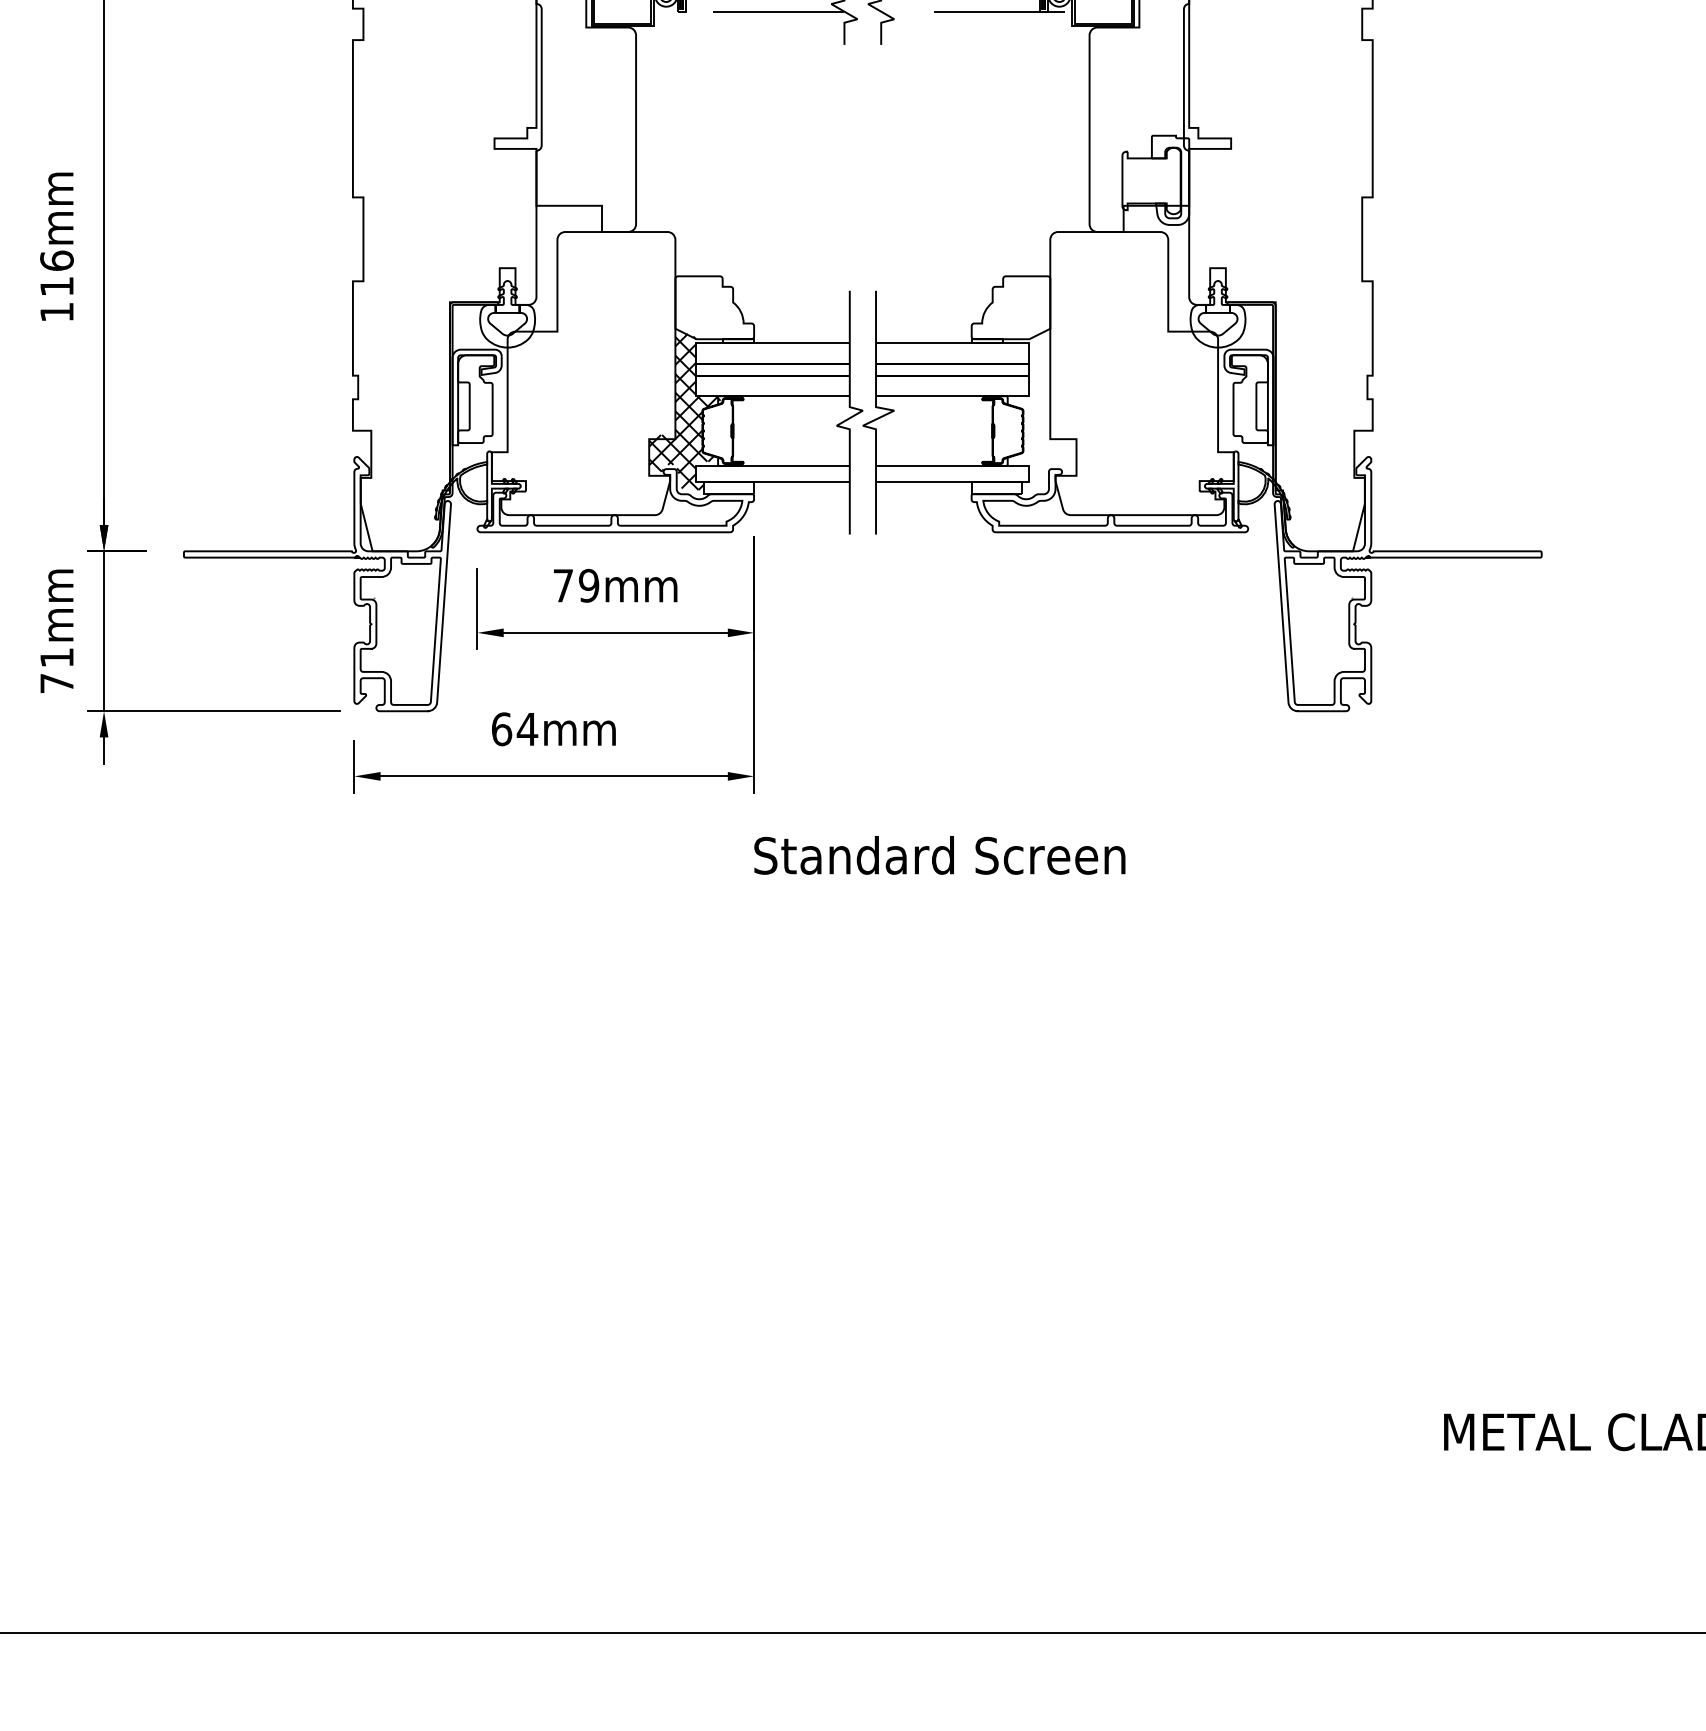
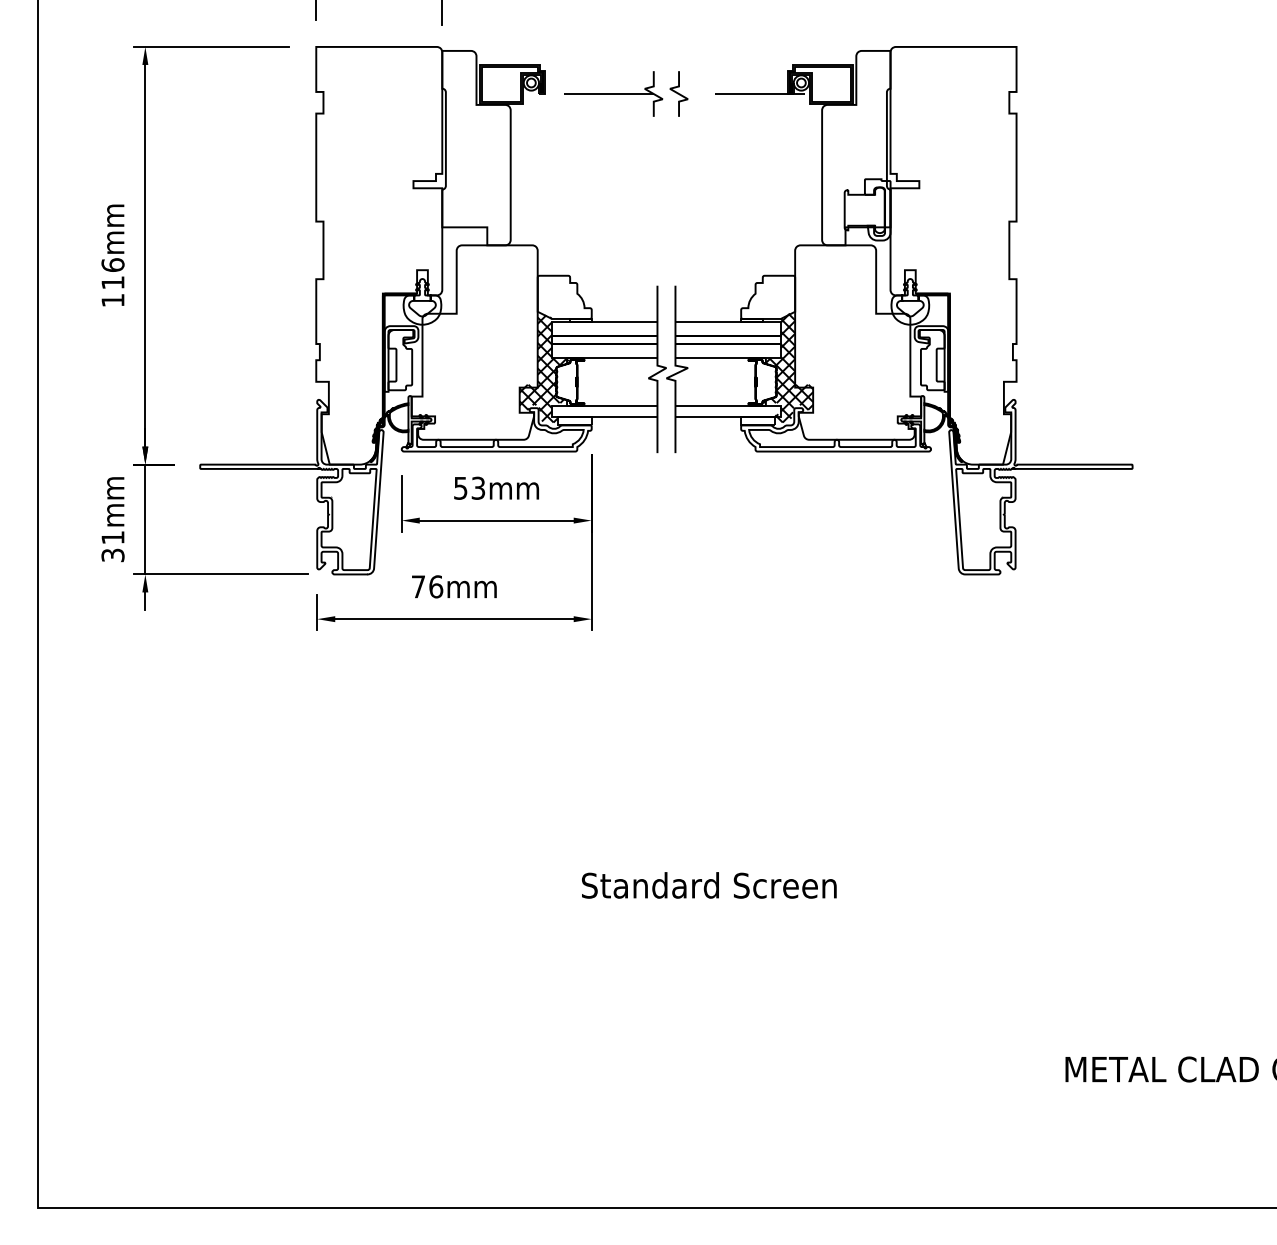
hatch: (1039, 409) -> (787, 367), added
text: (576, 584) -> (469, 487), 79mm -> 53mm
text: (56, 683) -> (112, 555), 71mm -> 31mm
text: (514, 728) -> (427, 586), 64mm -> 76mm
text: (940, 855) -> (709, 885), moved

